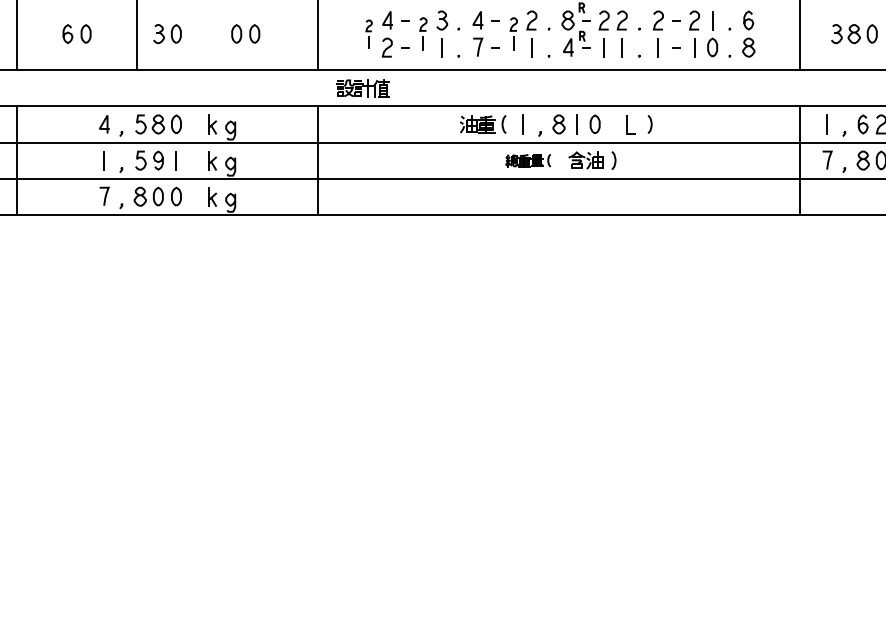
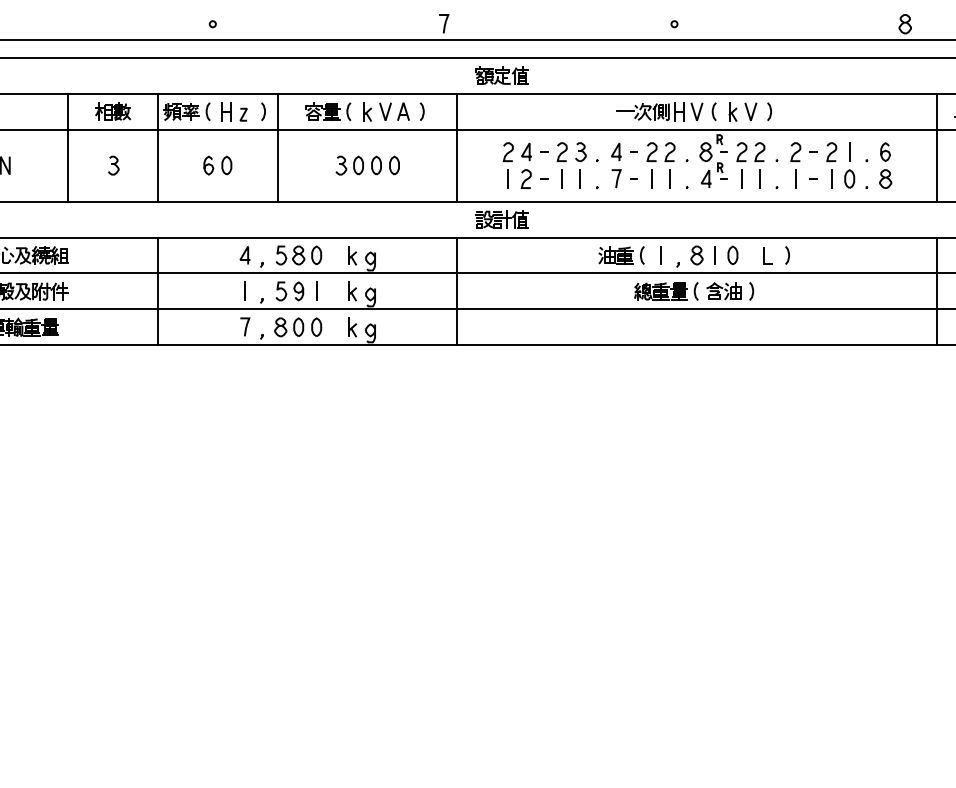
part: (167, 33) -> (349, 165), moved
part: (368, 33) -> (507, 165), size x1.67
part: (422, 33) -> (561, 165), size x1.43
part: (513, 33) -> (651, 165), size x1.43
part: (528, 160) -> (666, 291), size x1.43

